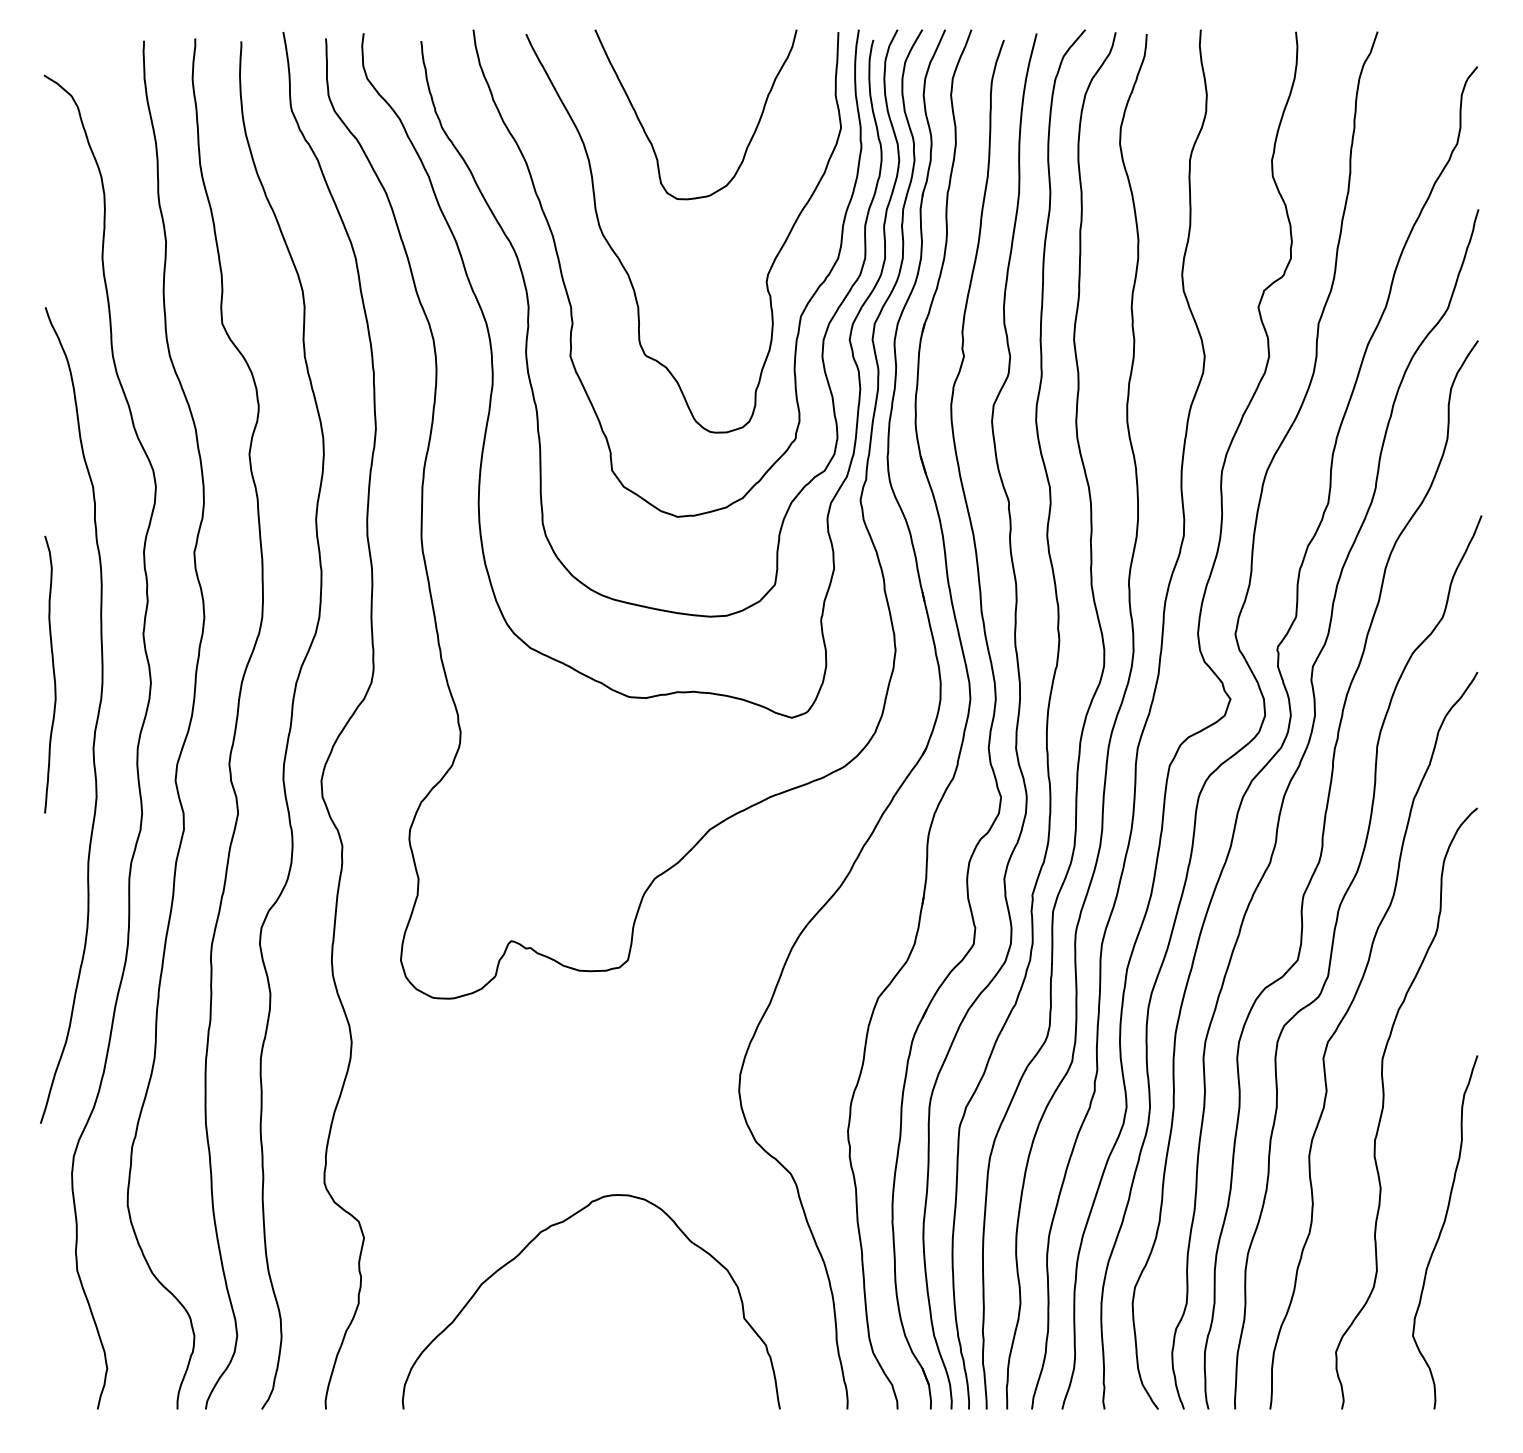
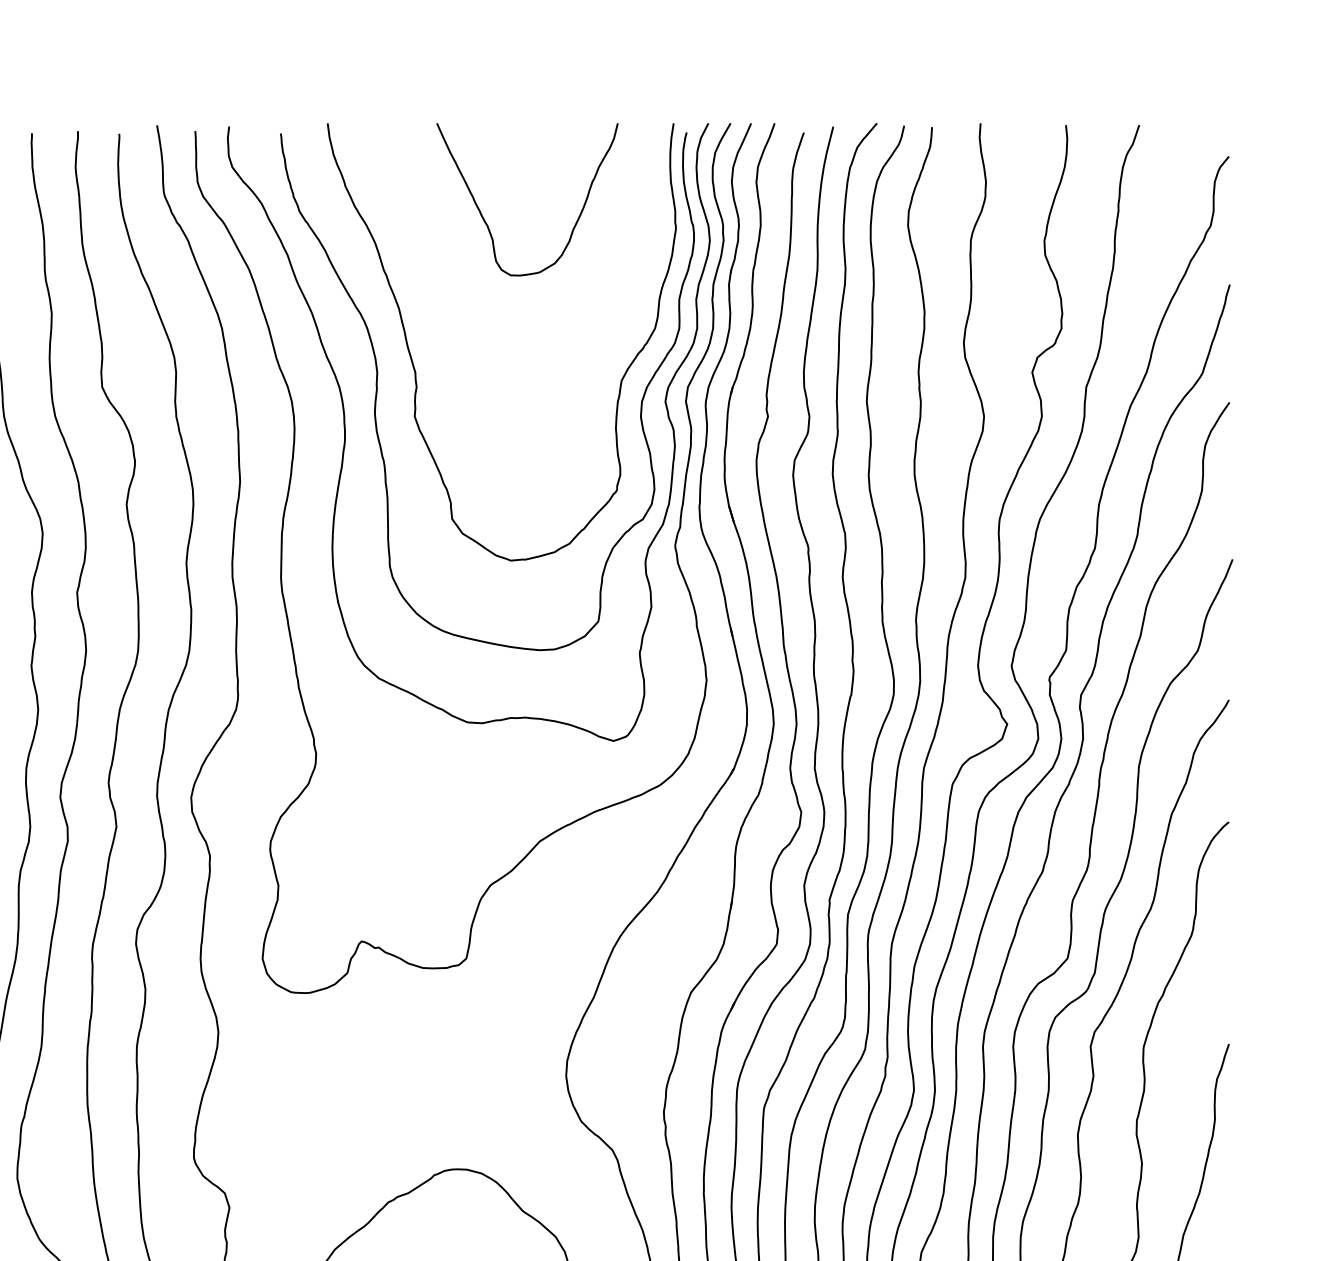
curve: (626, 269) -> (465, 338), removed

